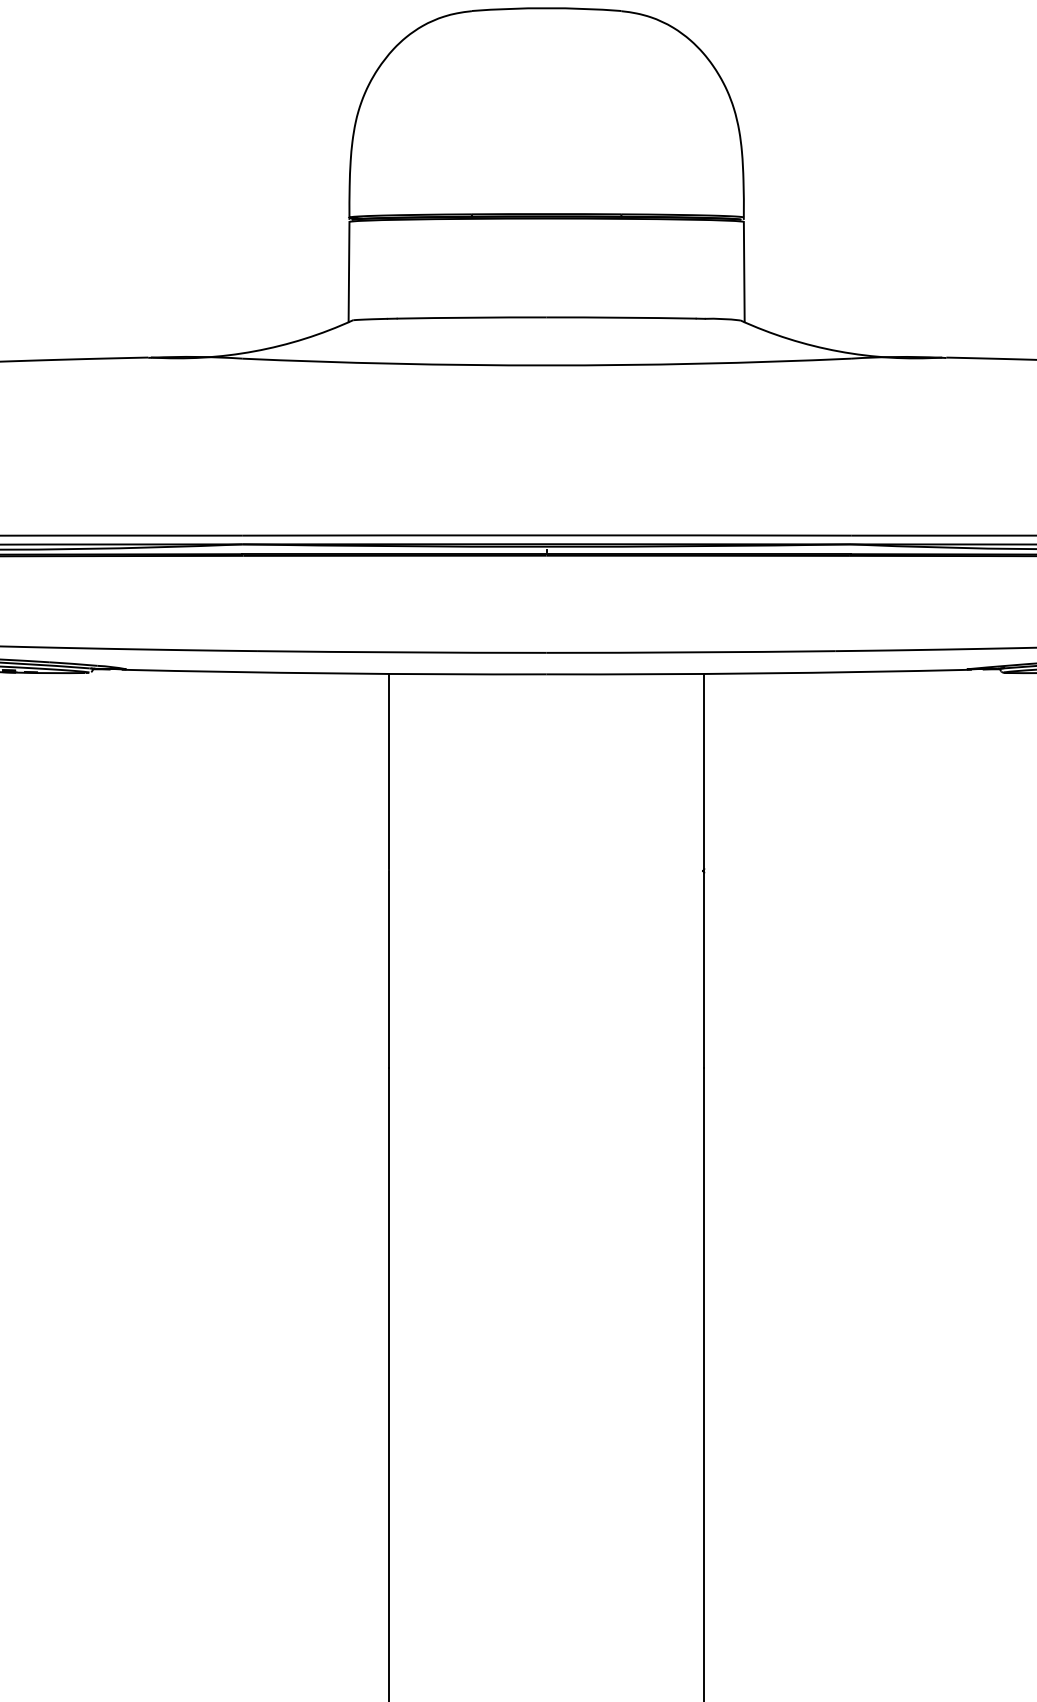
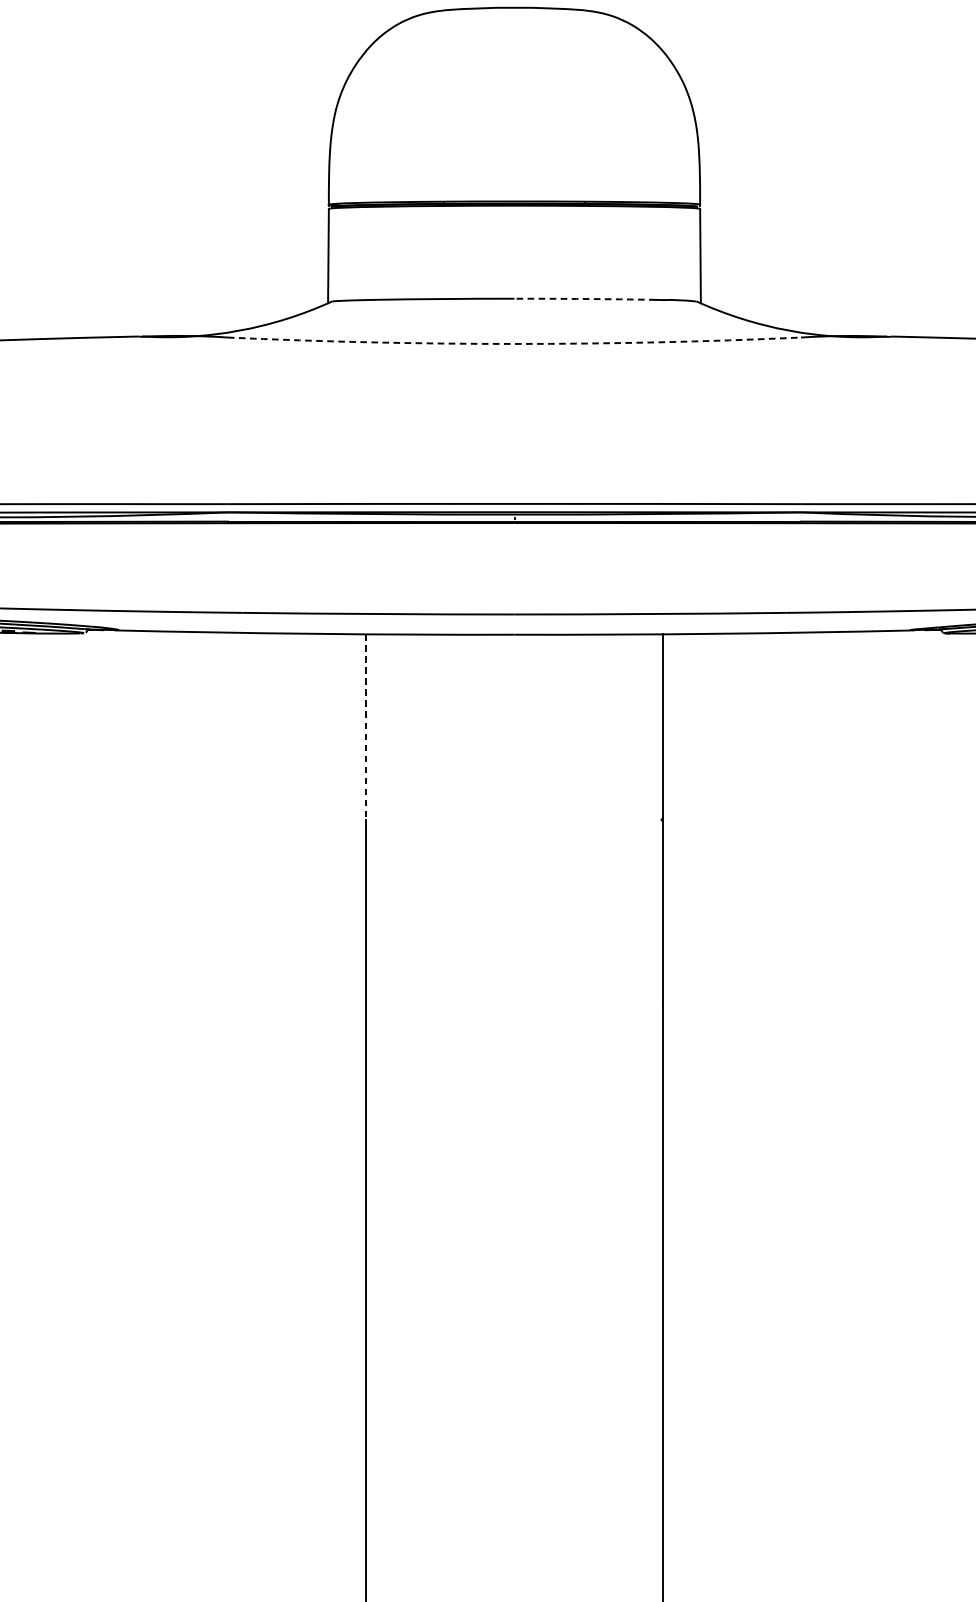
arc: (621, 317) -> (584, 298), solid -> dashed
arc: (546, 365) -> (514, 343), solid -> dashed
line: (388, 771) -> (365, 726), solid -> dashed

